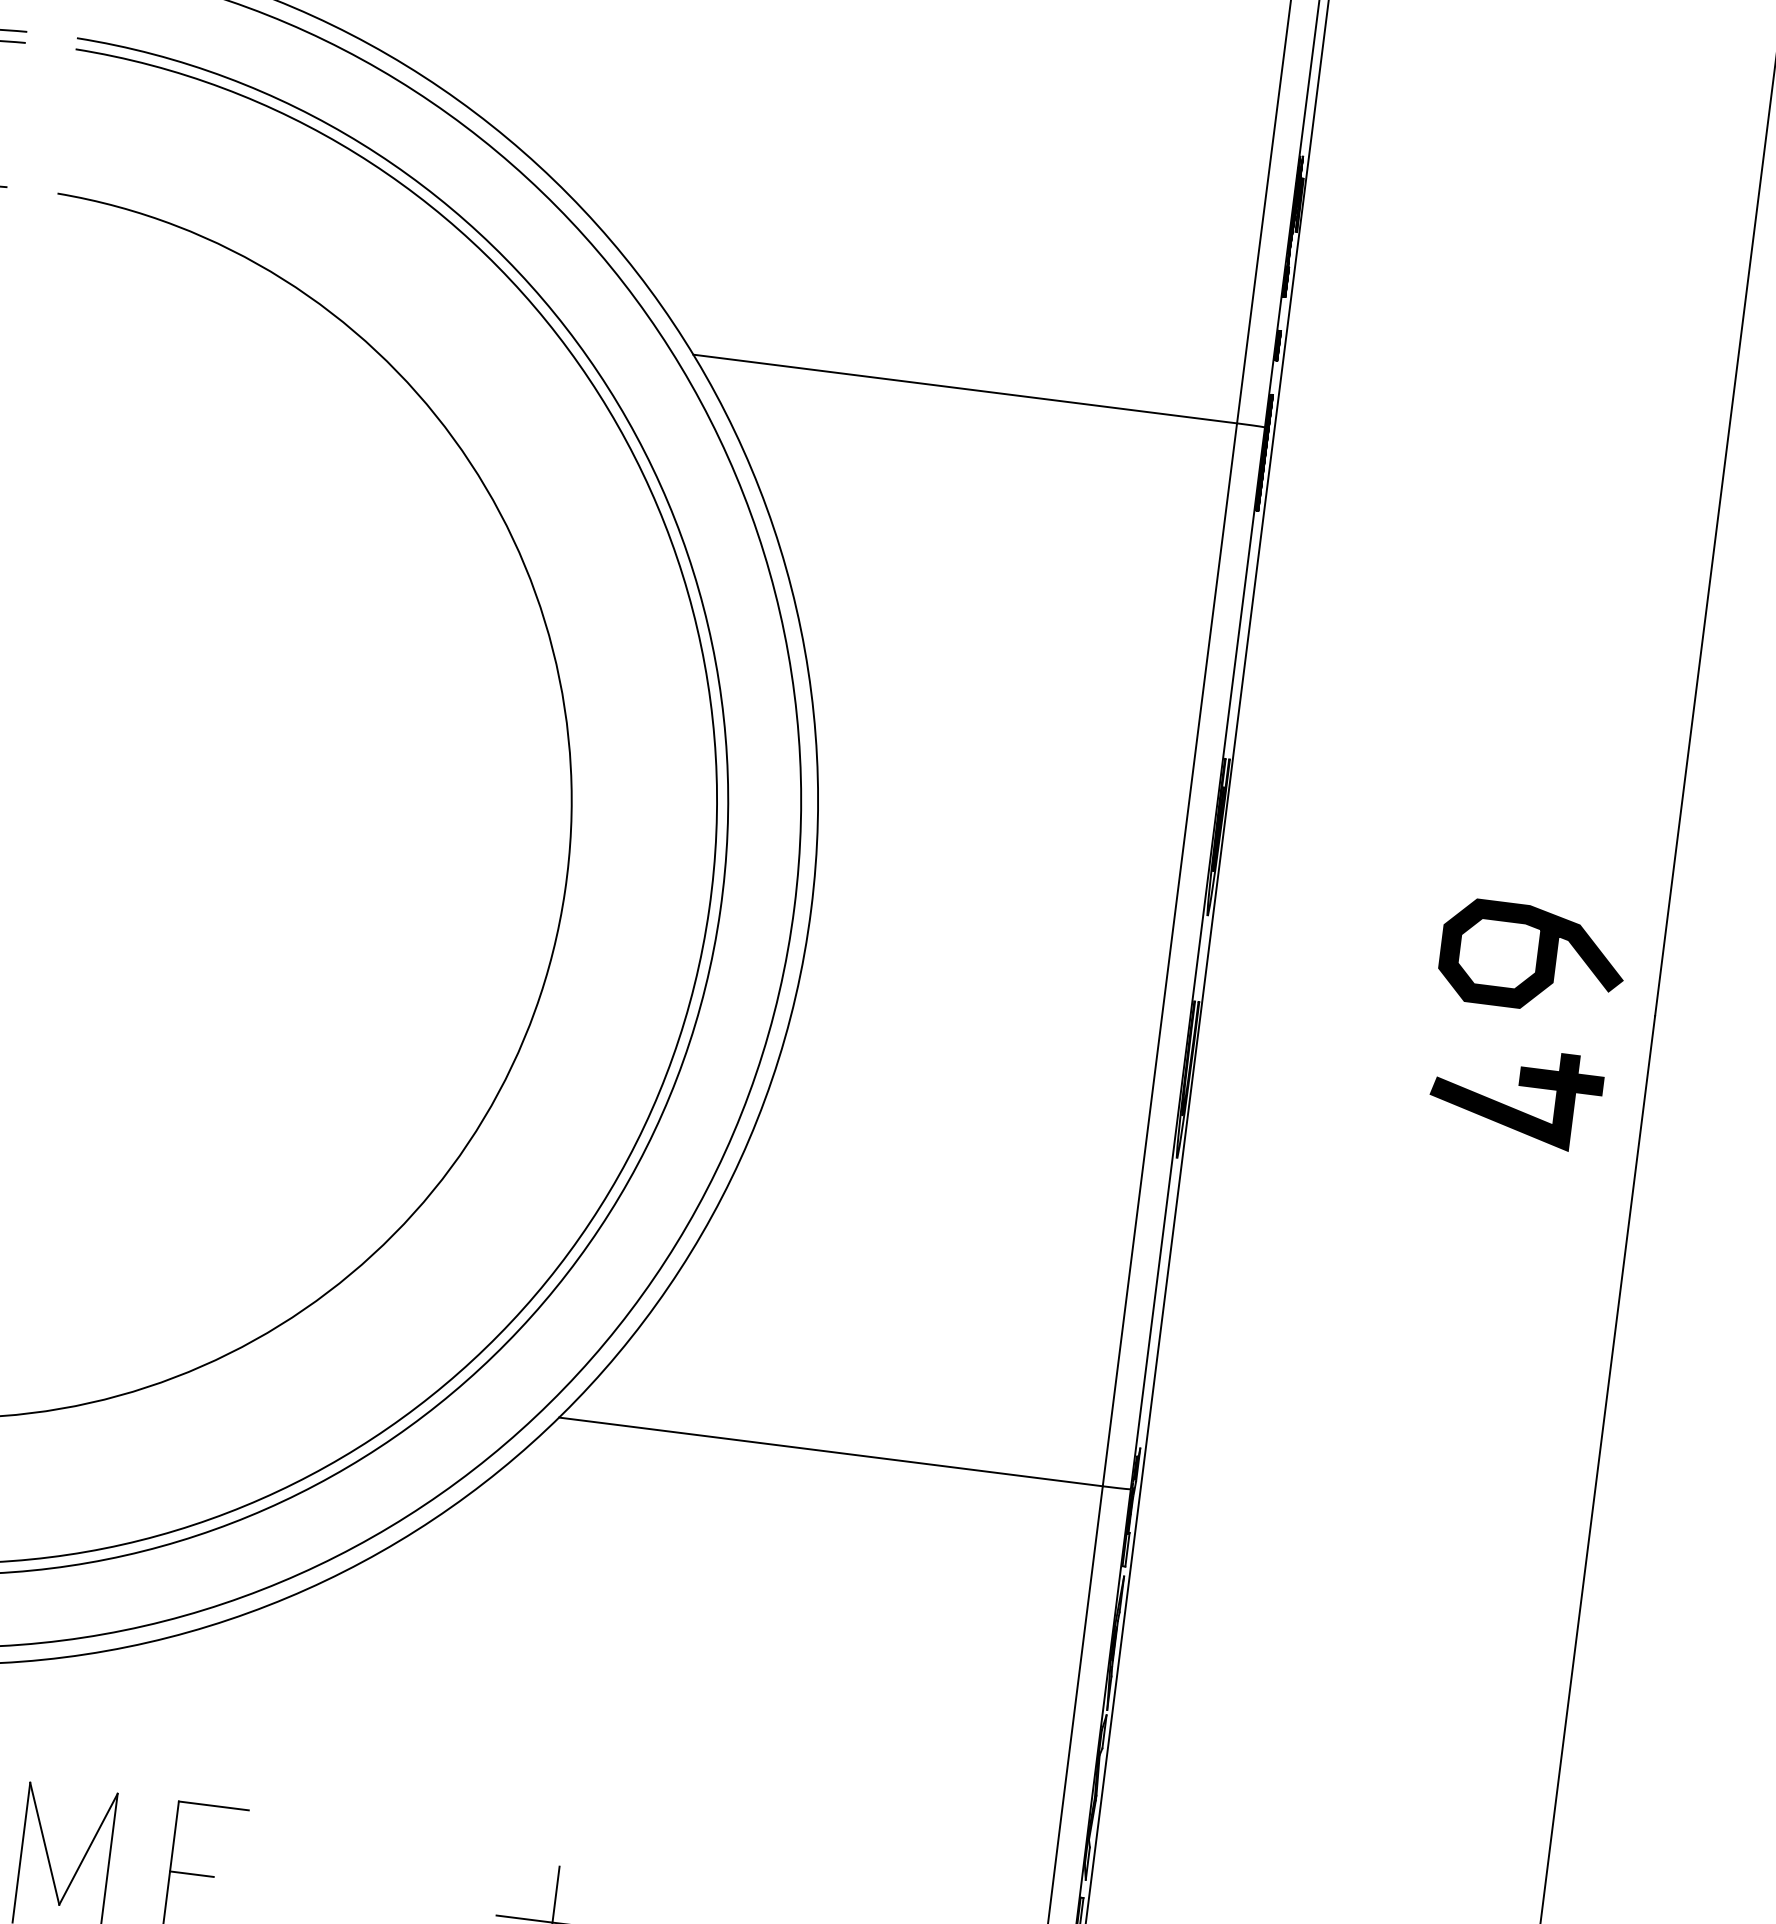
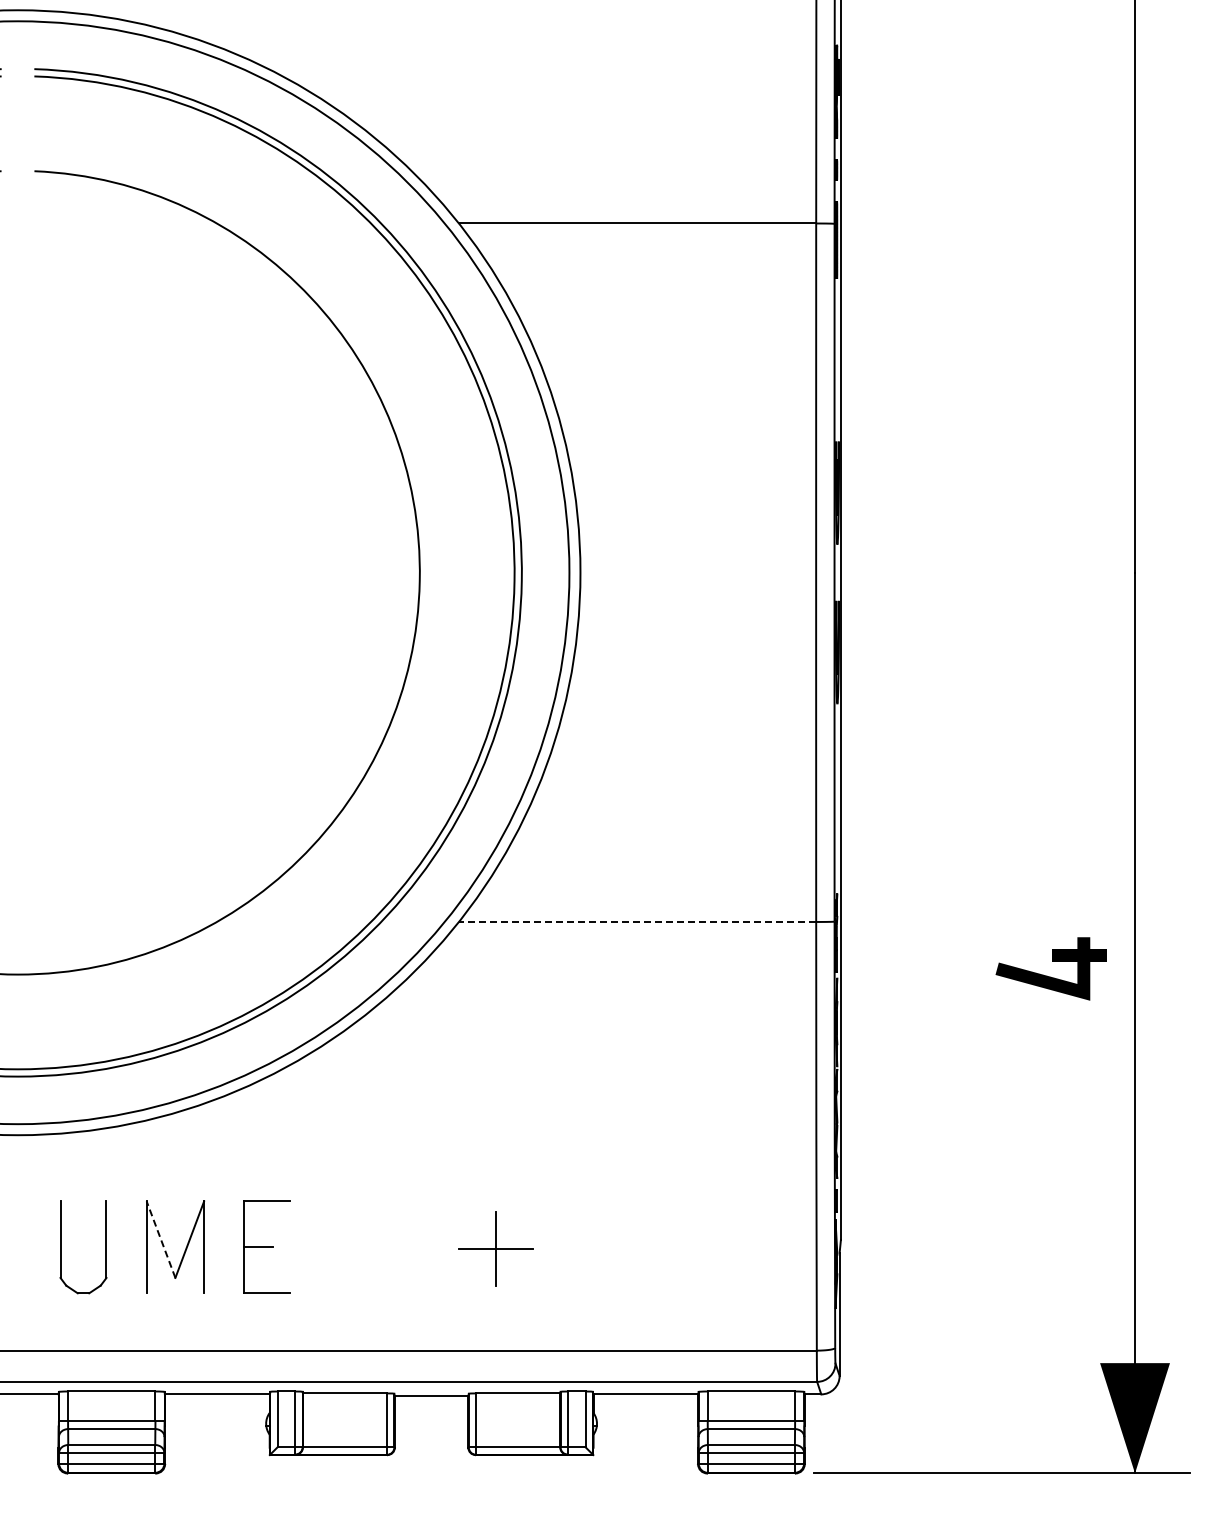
curve: (1536, 958) -> (1053, 545), removed
part: (1518, 1085) -> (1052, 961), moved
line: (830, 1451) -> (637, 921), solid -> dashed
line: (45, 1843) -> (161, 1239), solid -> dashed

